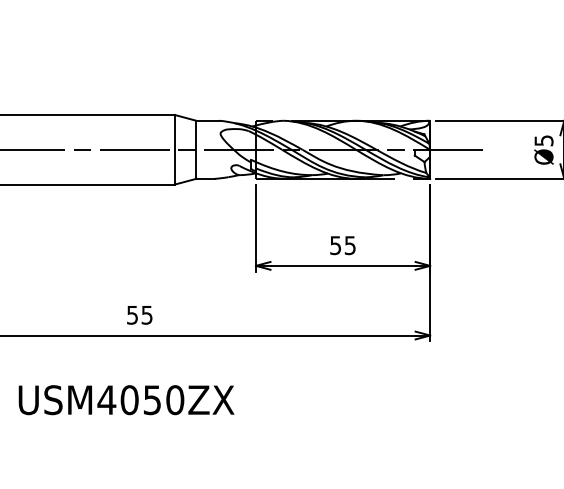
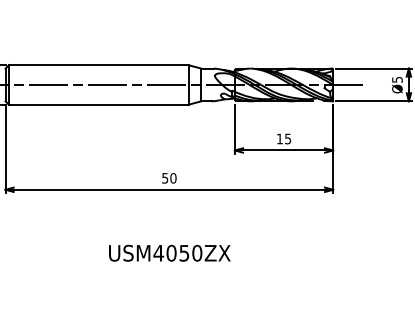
text: (335, 244) -> (279, 138), 55 -> 15
text: (147, 315) -> (173, 178), 55 -> 50
text: (125, 398) -> (169, 252), moved

